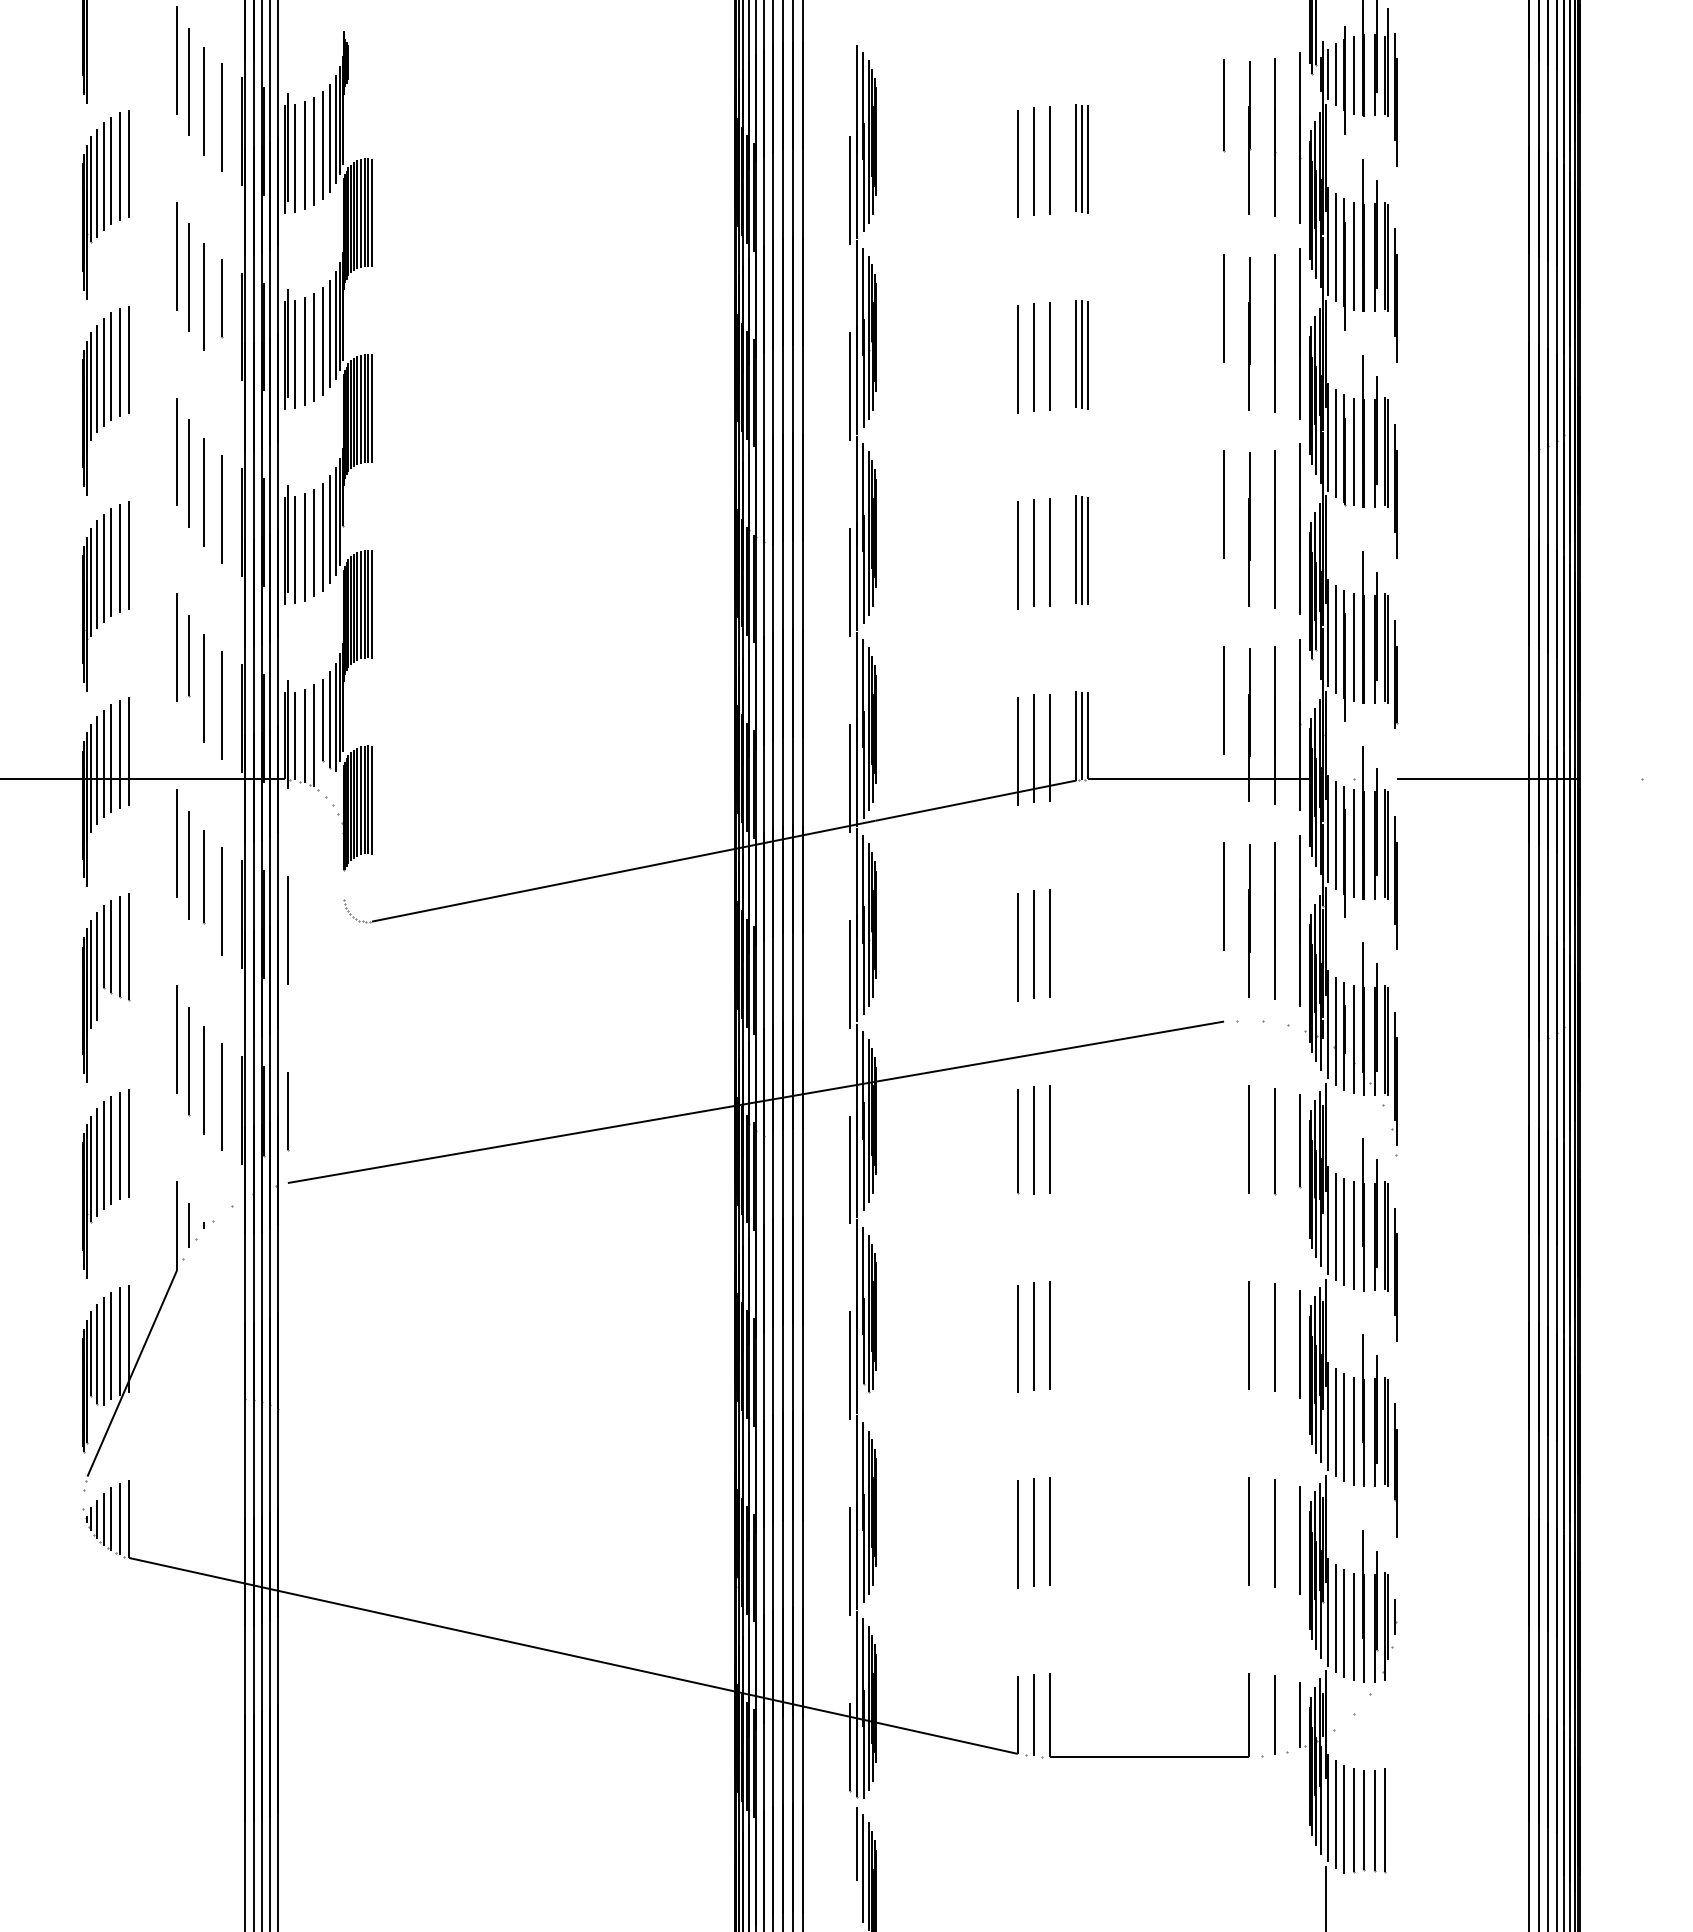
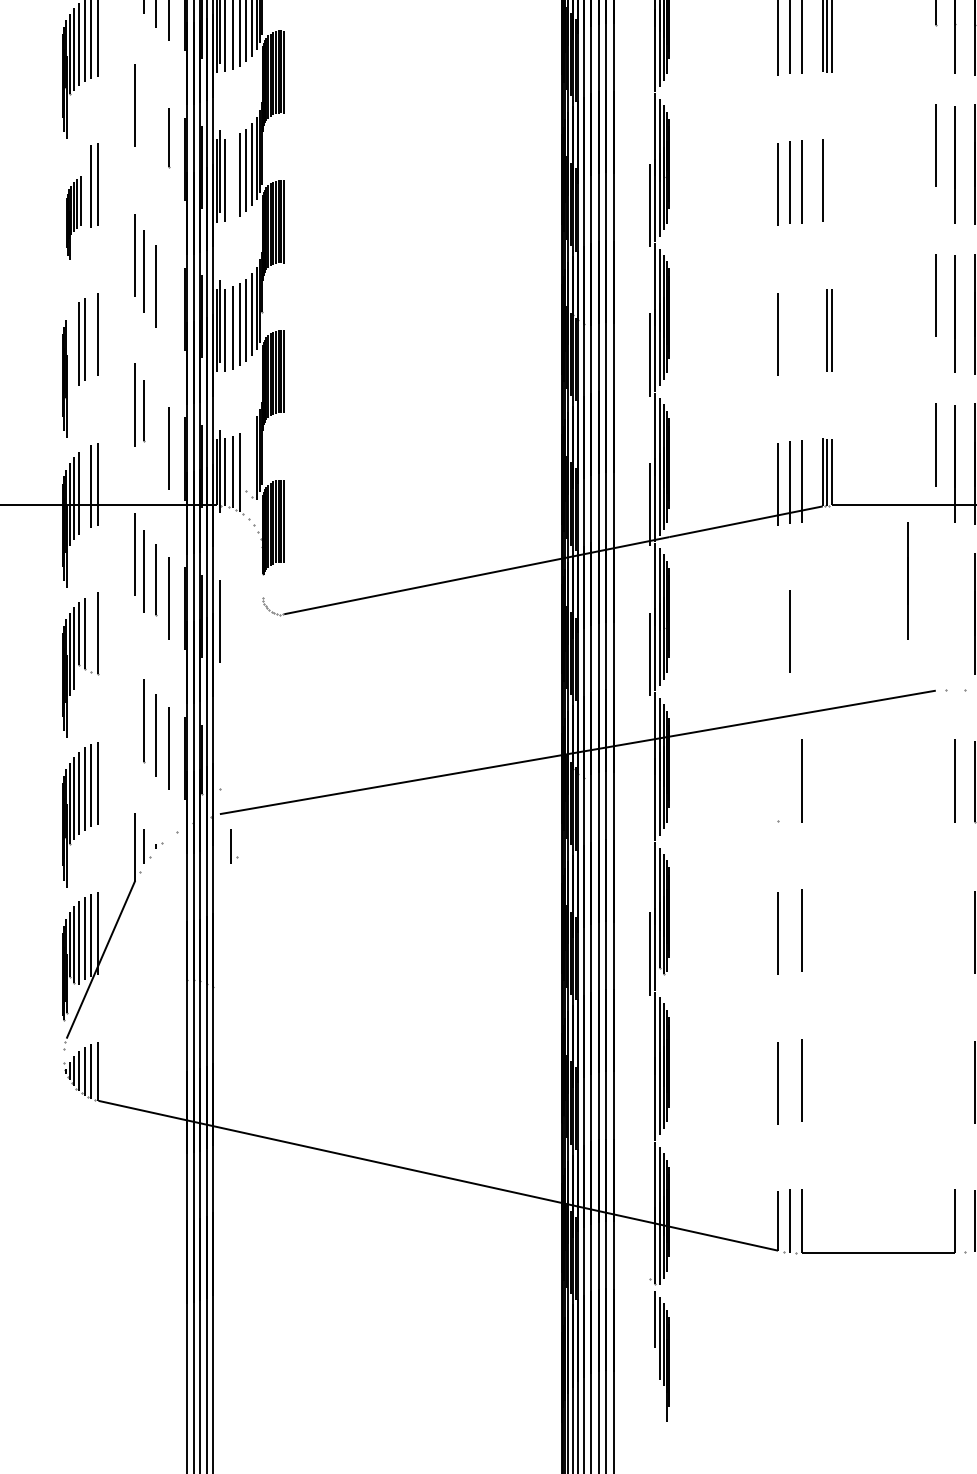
line: (849, 190) -> (649, 55), removed
line: (188, 277) -> (143, 121), removed
line: (203, 296) -> (155, 136), removed
line: (304, 351) -> (232, 178), removed
line: (1081, 354) -> (826, 180), removed
line: (1087, 354) -> (831, 180), removed
part: (96, 403) -> (73, 218), size x0.6
line: (221, 509) -> (169, 299), removed
line: (1076, 549) -> (822, 329), removed
line: (1033, 552) -> (790, 331), removed
line: (1049, 552) -> (802, 331), removed
line: (119, 558) -> (91, 336), removed
line: (96, 574) -> (73, 348), removed
line: (91, 582) -> (69, 354), removed
line: (203, 688) -> (155, 435), removed
line: (322, 719) -> (246, 459), removed
line: (329, 719) -> (251, 459), removed
line: (111, 758) -> (85, 489), removed
line: (1223, 896) -> (935, 595), removed
line: (1249, 920) -> (907, 580), moved
line: (1049, 943) -> (802, 630), removed
line: (119, 946) -> (91, 633), removed
line: (1017, 947) -> (777, 634), removed
line: (177, 1039) -> (135, 704), removed
line: (287, 1111) -> (219, 759), removed
line: (1017, 1140) -> (777, 781), removed
line: (1033, 1140) -> (790, 781), removed
line: (849, 1169) -> (649, 803), removed
part: (306, 1225) -> (234, 846), added
line: (1033, 1335) -> (790, 930), removed
line: (1249, 1335) -> (955, 930), removed
line: (1249, 1530) -> (955, 1079), removed
line: (1033, 1532) -> (790, 1081), removed
line: (849, 1561) -> (649, 1103), removed
line: (849, 1747) -> (649, 1245), removed

